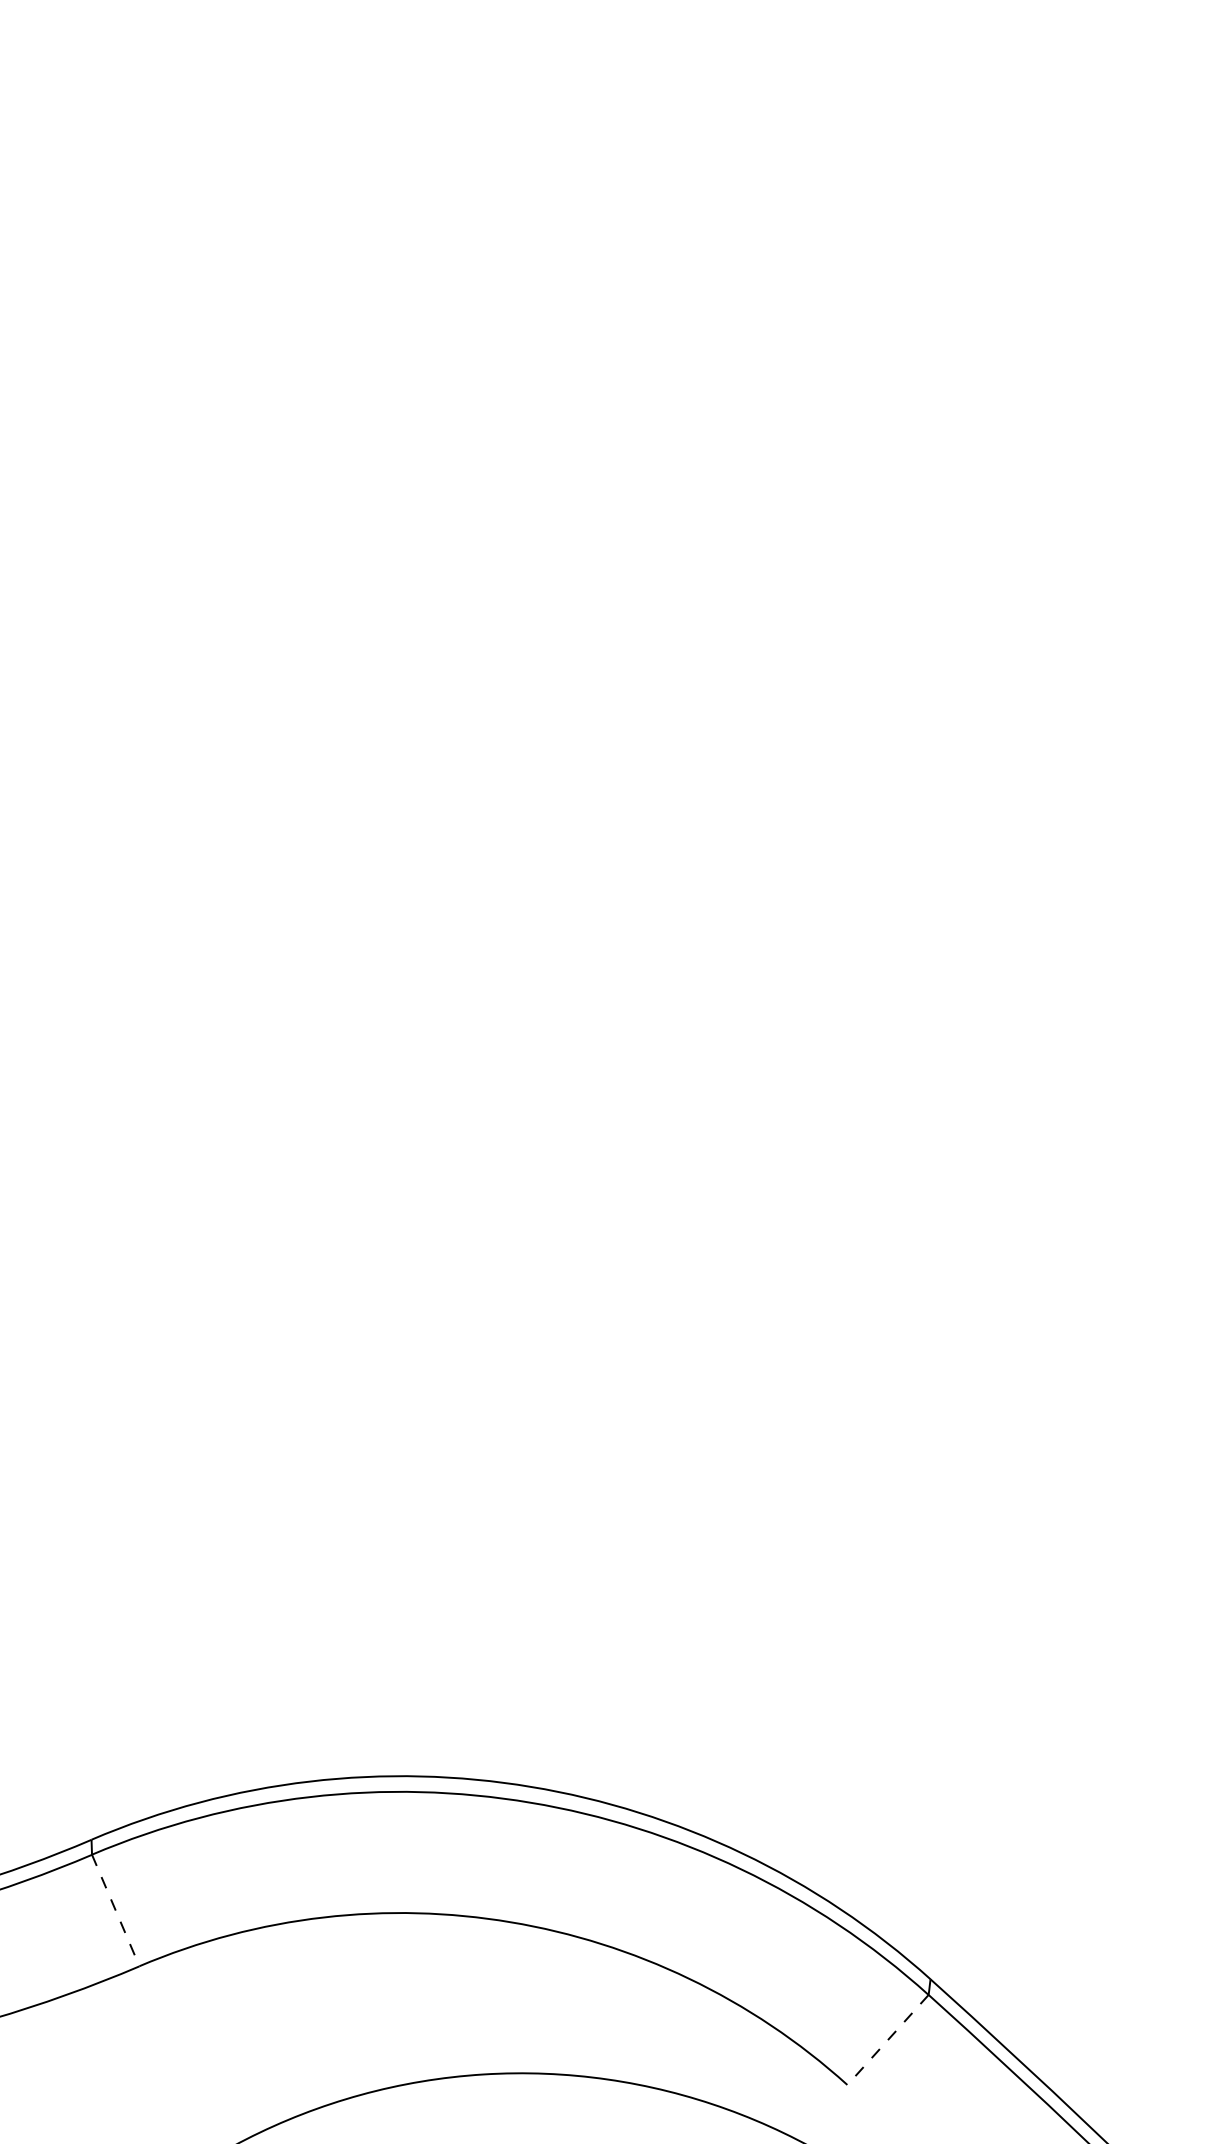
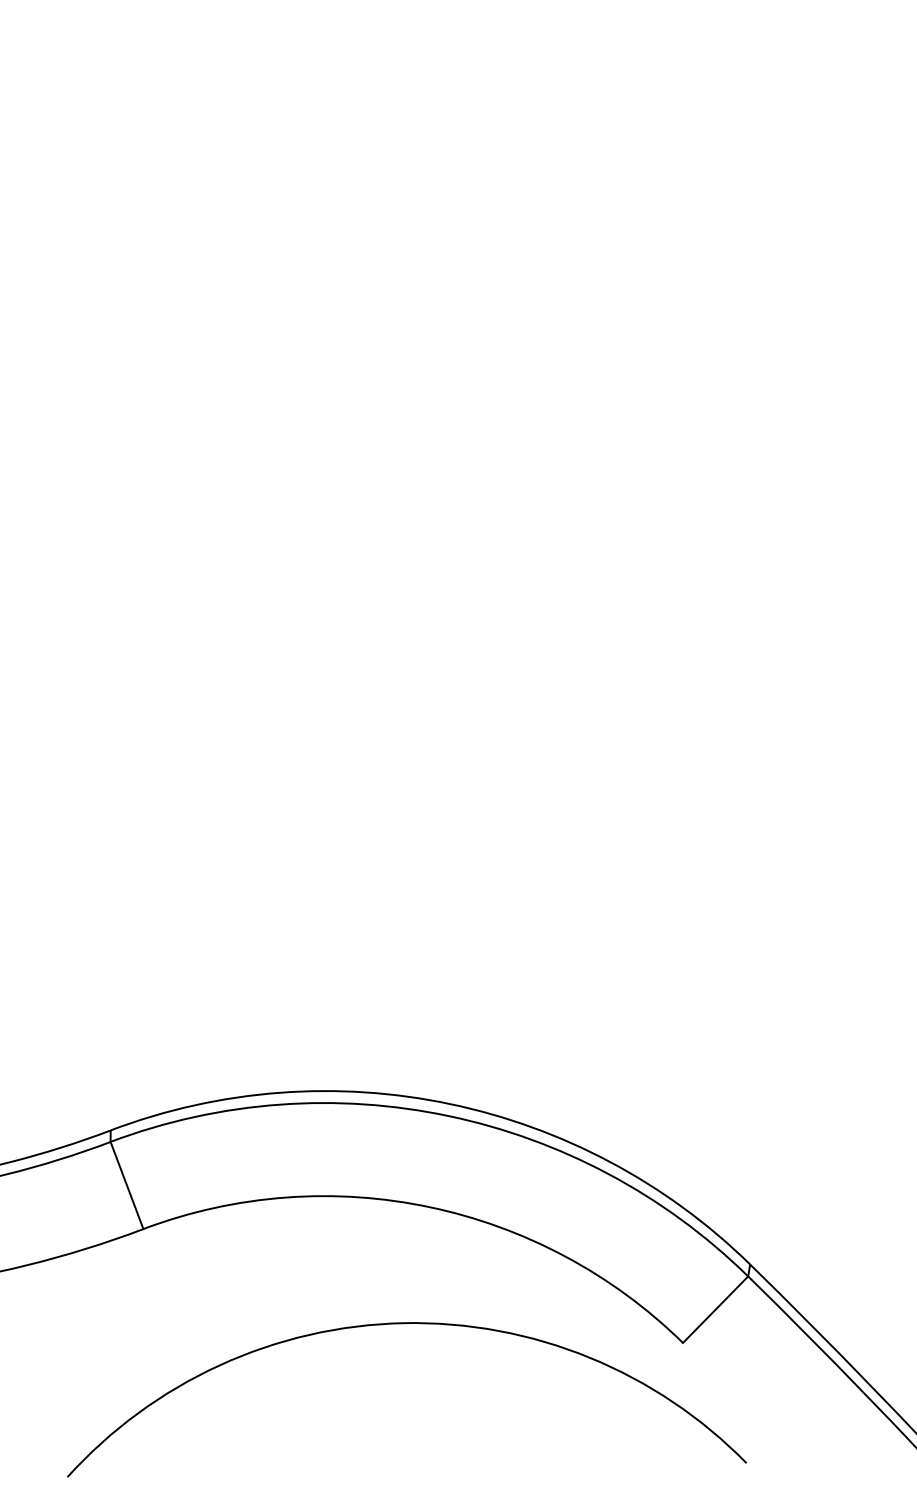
line: (115, 1910) -> (126, 1185), dashed -> solid
line: (888, 2040) -> (715, 1310), dashed -> solid

